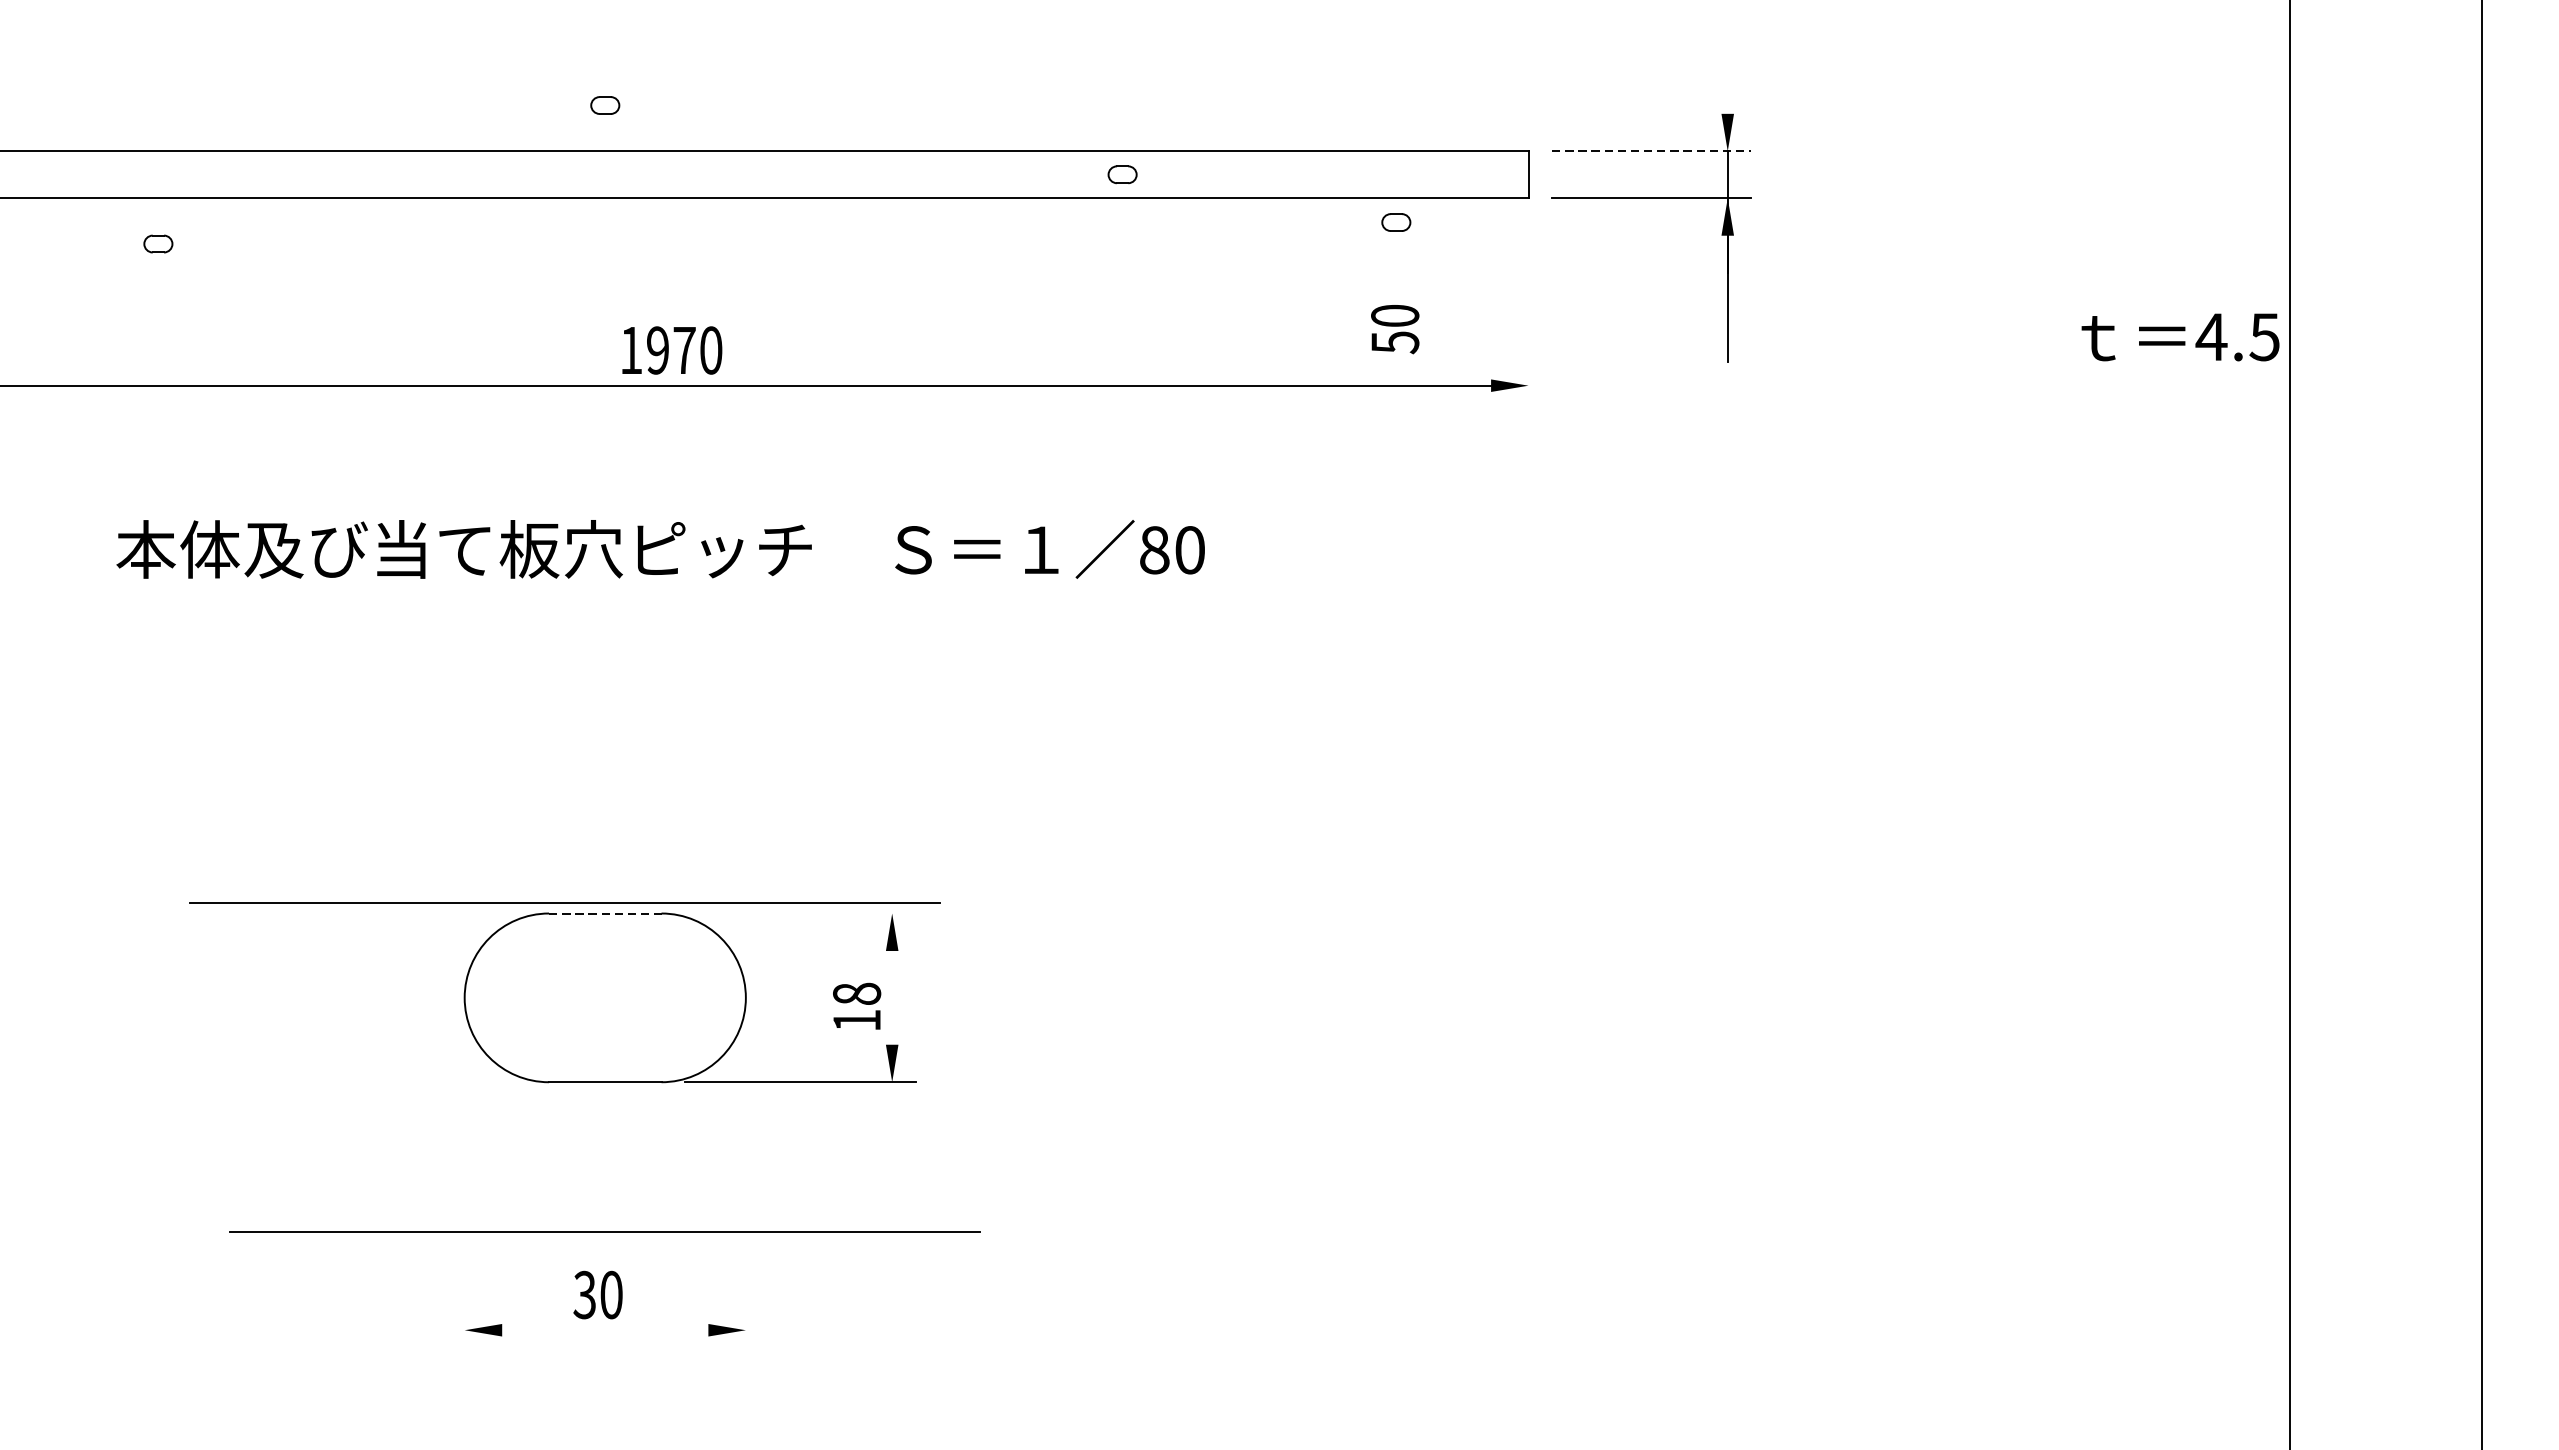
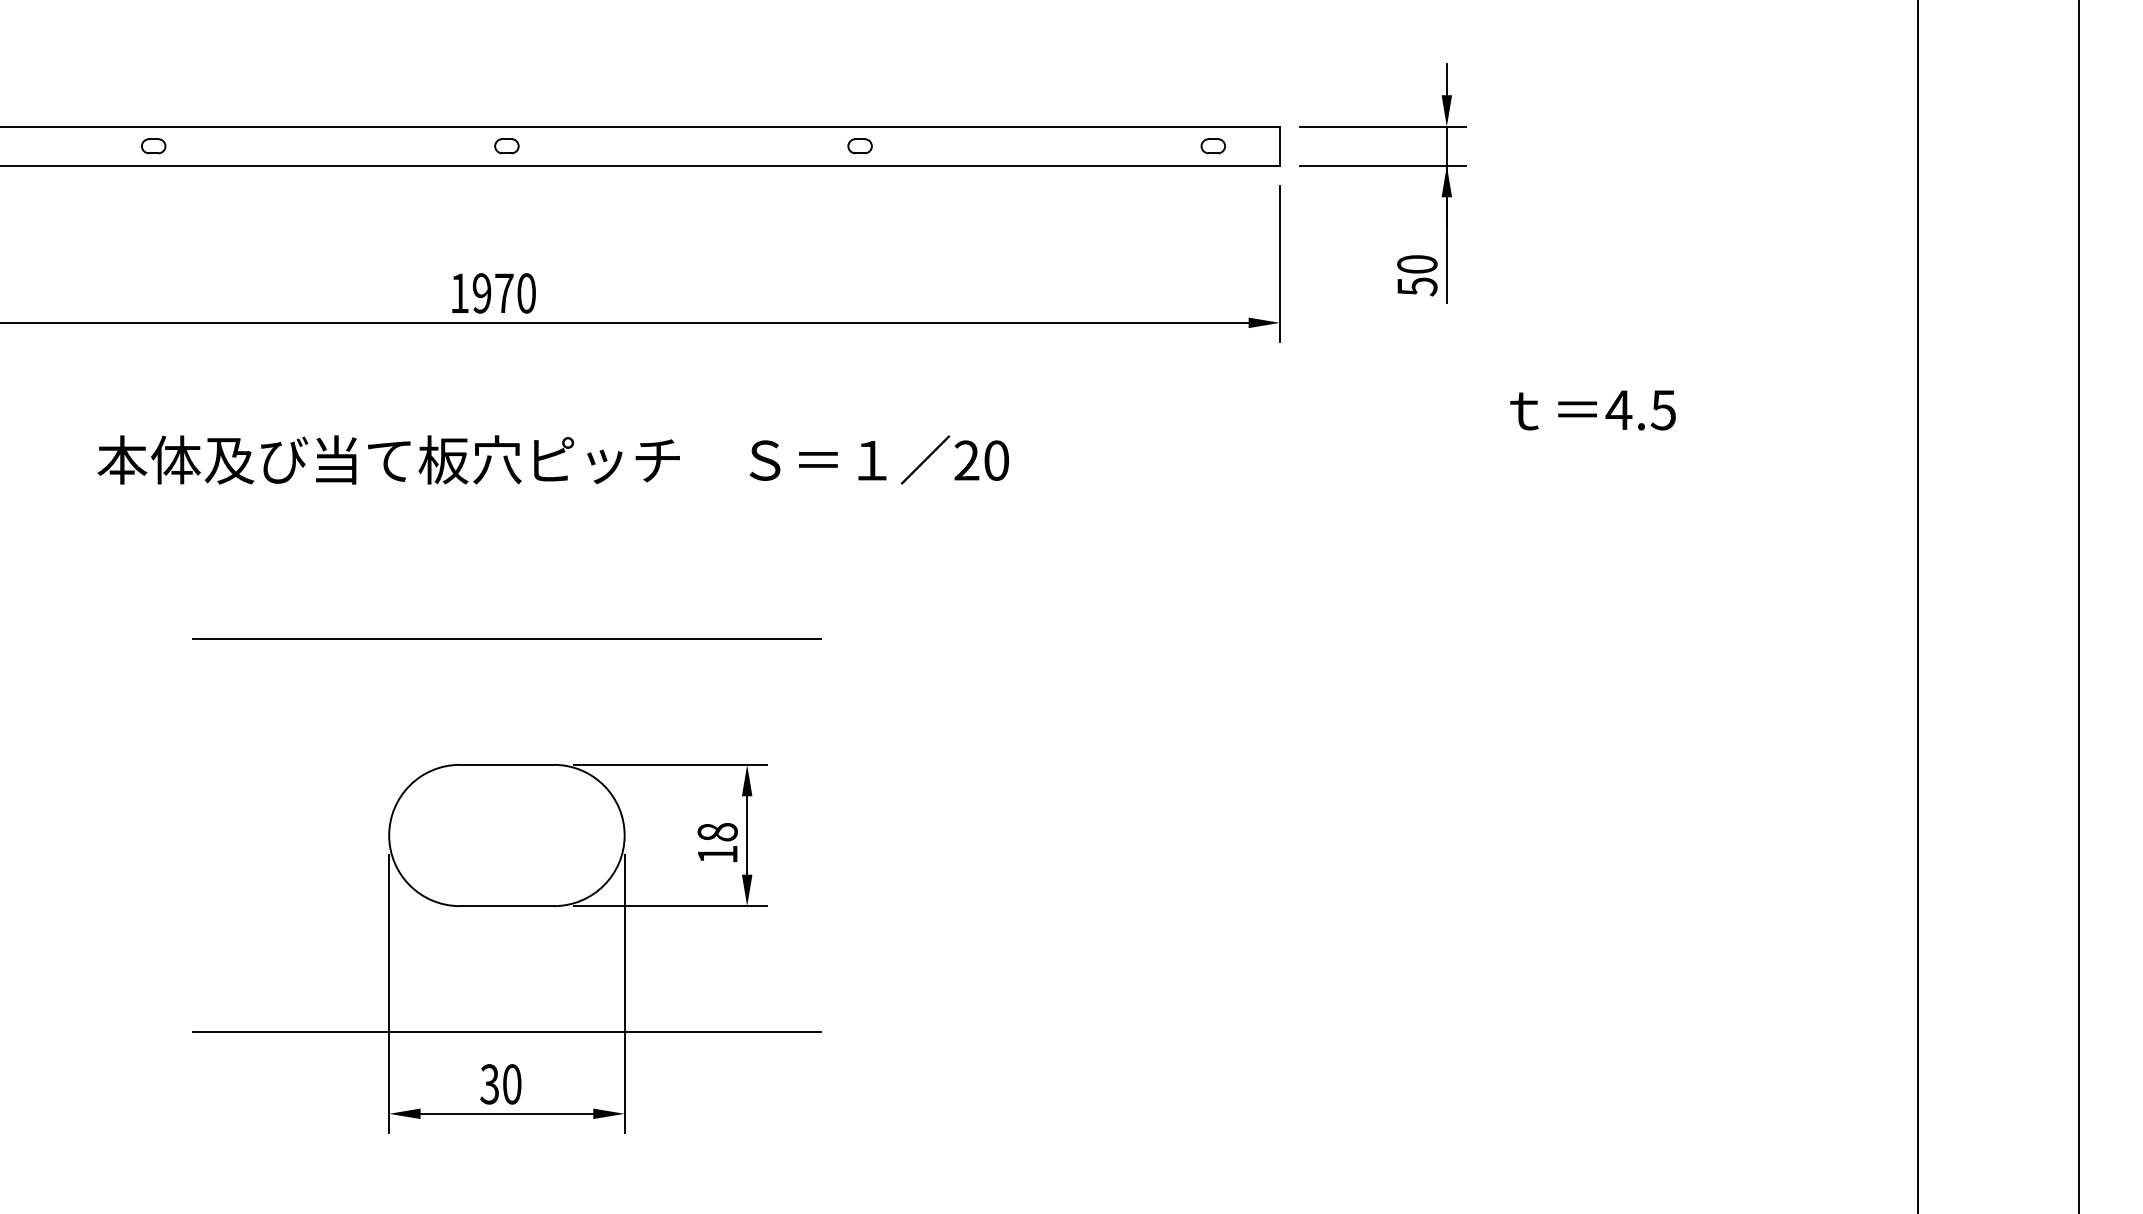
line: (1727, 95) -> (1446, 79), added
part: (604, 105) -> (506, 146), moved
line: (1652, 151) -> (1383, 126), dashed -> solid
part: (1121, 175) -> (859, 146), moved
part: (1395, 222) -> (1212, 146), moved
part: (158, 244) -> (153, 146), moved
line: (1529, 314) -> (1280, 263), added
text: (1395, 329) -> (1417, 275), moved
text: (2179, 337) -> (1592, 410), moved
text: (671, 350) -> (493, 293), moved
text: (1154, 550) -> (966, 460), 80 -> 20
line: (564, 902) -> (506, 638), moved
line: (605, 913) -> (507, 764), dashed -> solid
line: (799, 913) -> (669, 764), added
line: (892, 997) -> (747, 835), added
line: (465, 1187) -> (389, 994), added
line: (745, 1187) -> (624, 994), added
line: (604, 1329) -> (506, 1113), added

